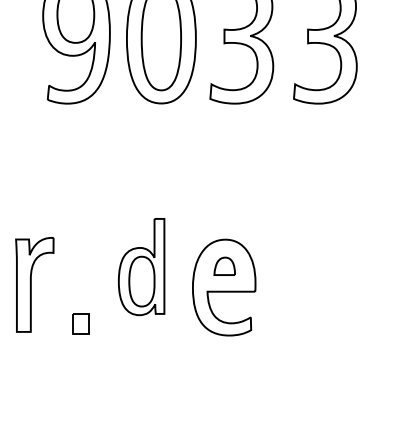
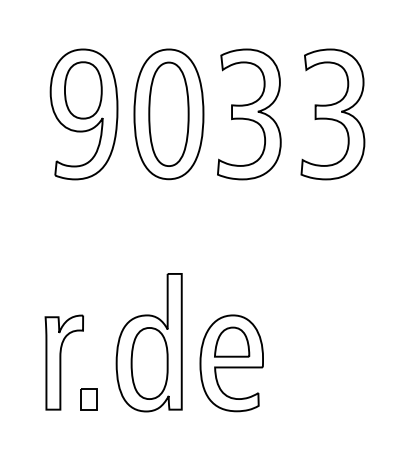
part: (224, 265) -> (232, 341), size x1.67
part: (140, 266) -> (148, 342), size x1.43
part: (33, 284) -> (63, 362), moved

